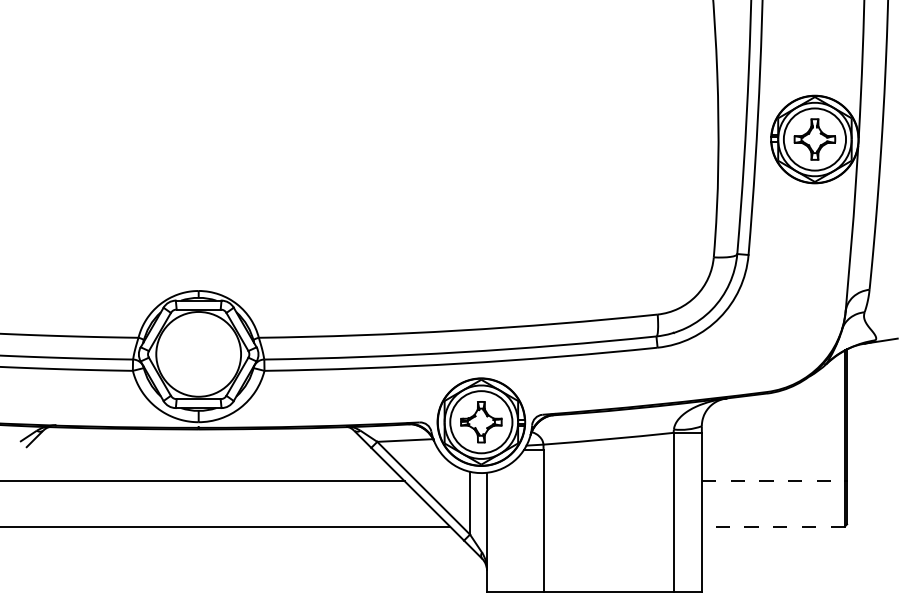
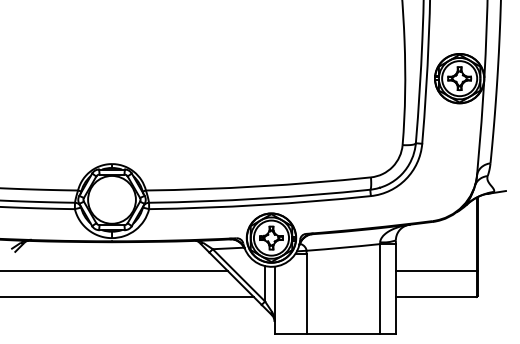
line: (773, 481) -> (436, 271), dashed -> solid
line: (772, 525) -> (435, 296), dashed -> solid

